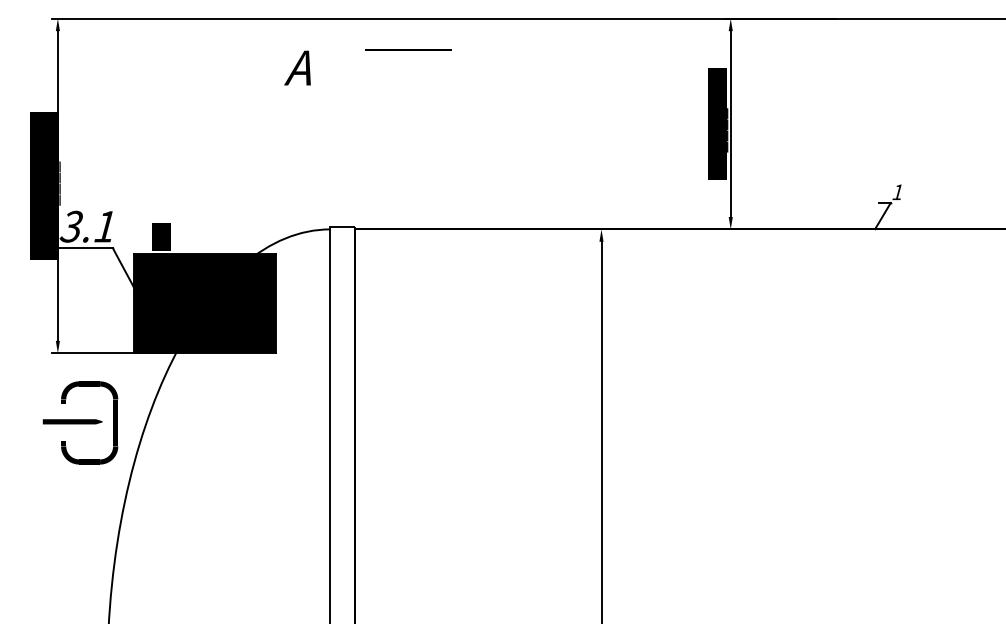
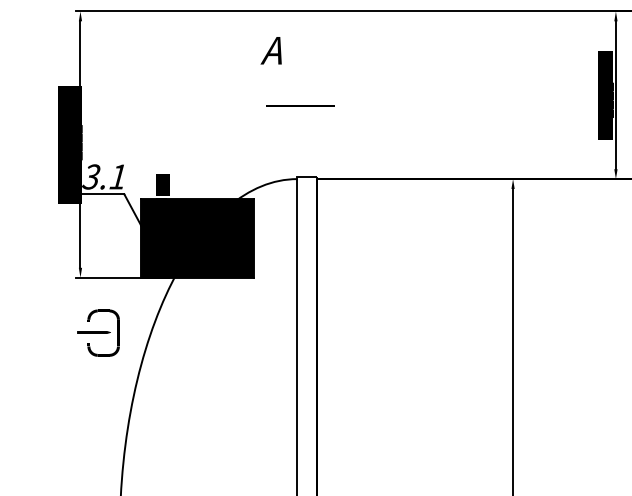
line: (408, 49) -> (300, 105), moved
part: (80, 422) -> (98, 332), size x0.71

